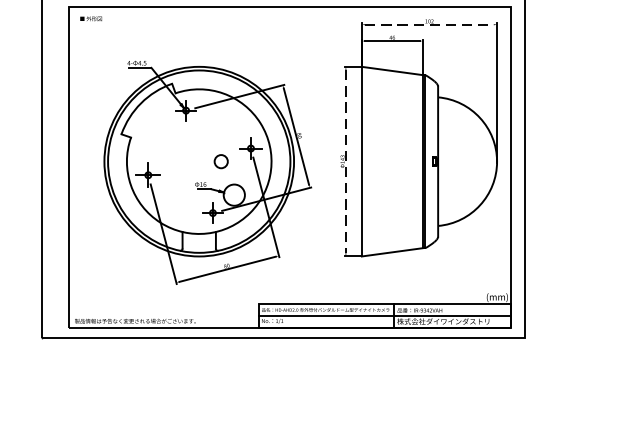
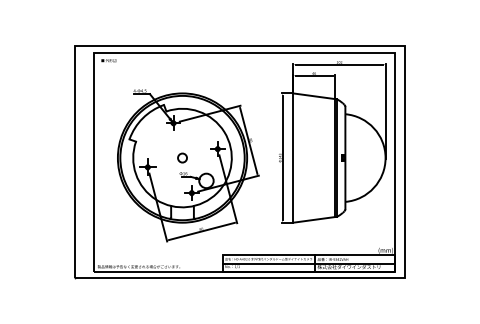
line: (429, 24) -> (339, 64), dashed -> solid
circle: (221, 160) -> (182, 157), moved
line: (345, 162) -> (282, 158), dashed -> solid

